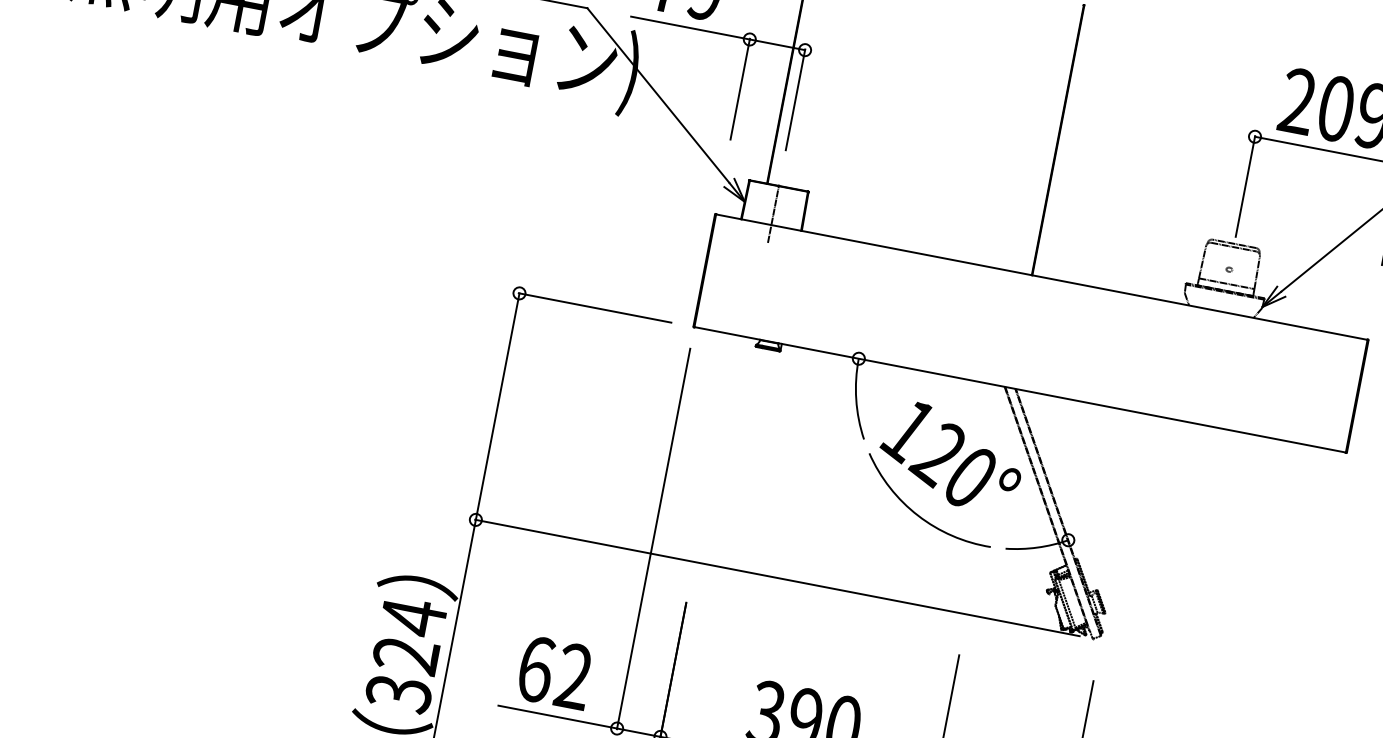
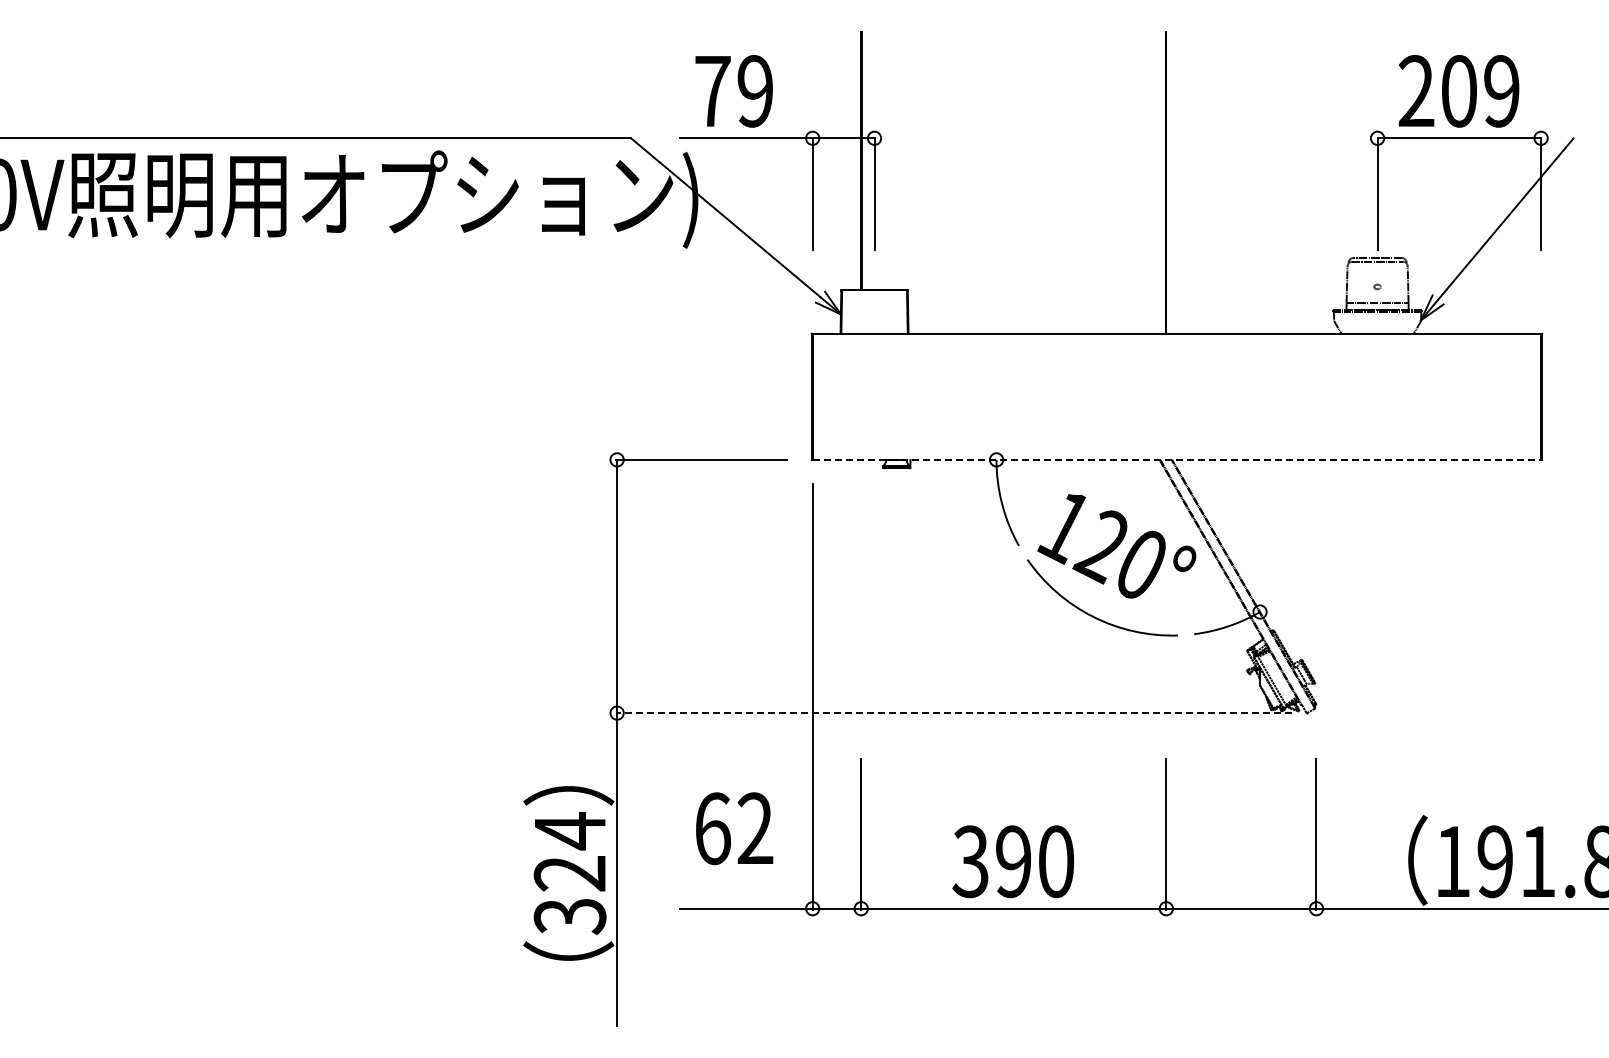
line: (773, 213) -> (874, 320), removed
line: (1020, 389) -> (1177, 459), solid -> dashed
line: (777, 578) -> (954, 713), solid -> dashed
text: (555, 672) -> (734, 828), moved

